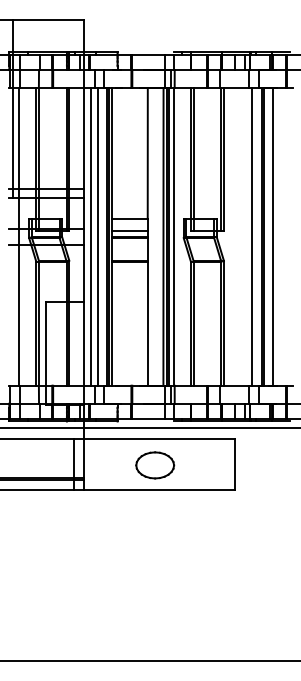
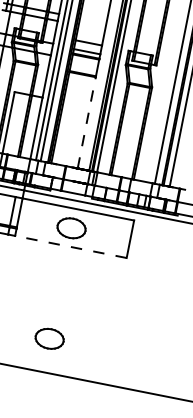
line: (147, 323) -> (86, 122), solid -> dashed
line: (159, 489) -> (71, 246), solid -> dashed
part: (155, 615) -> (49, 338), added

